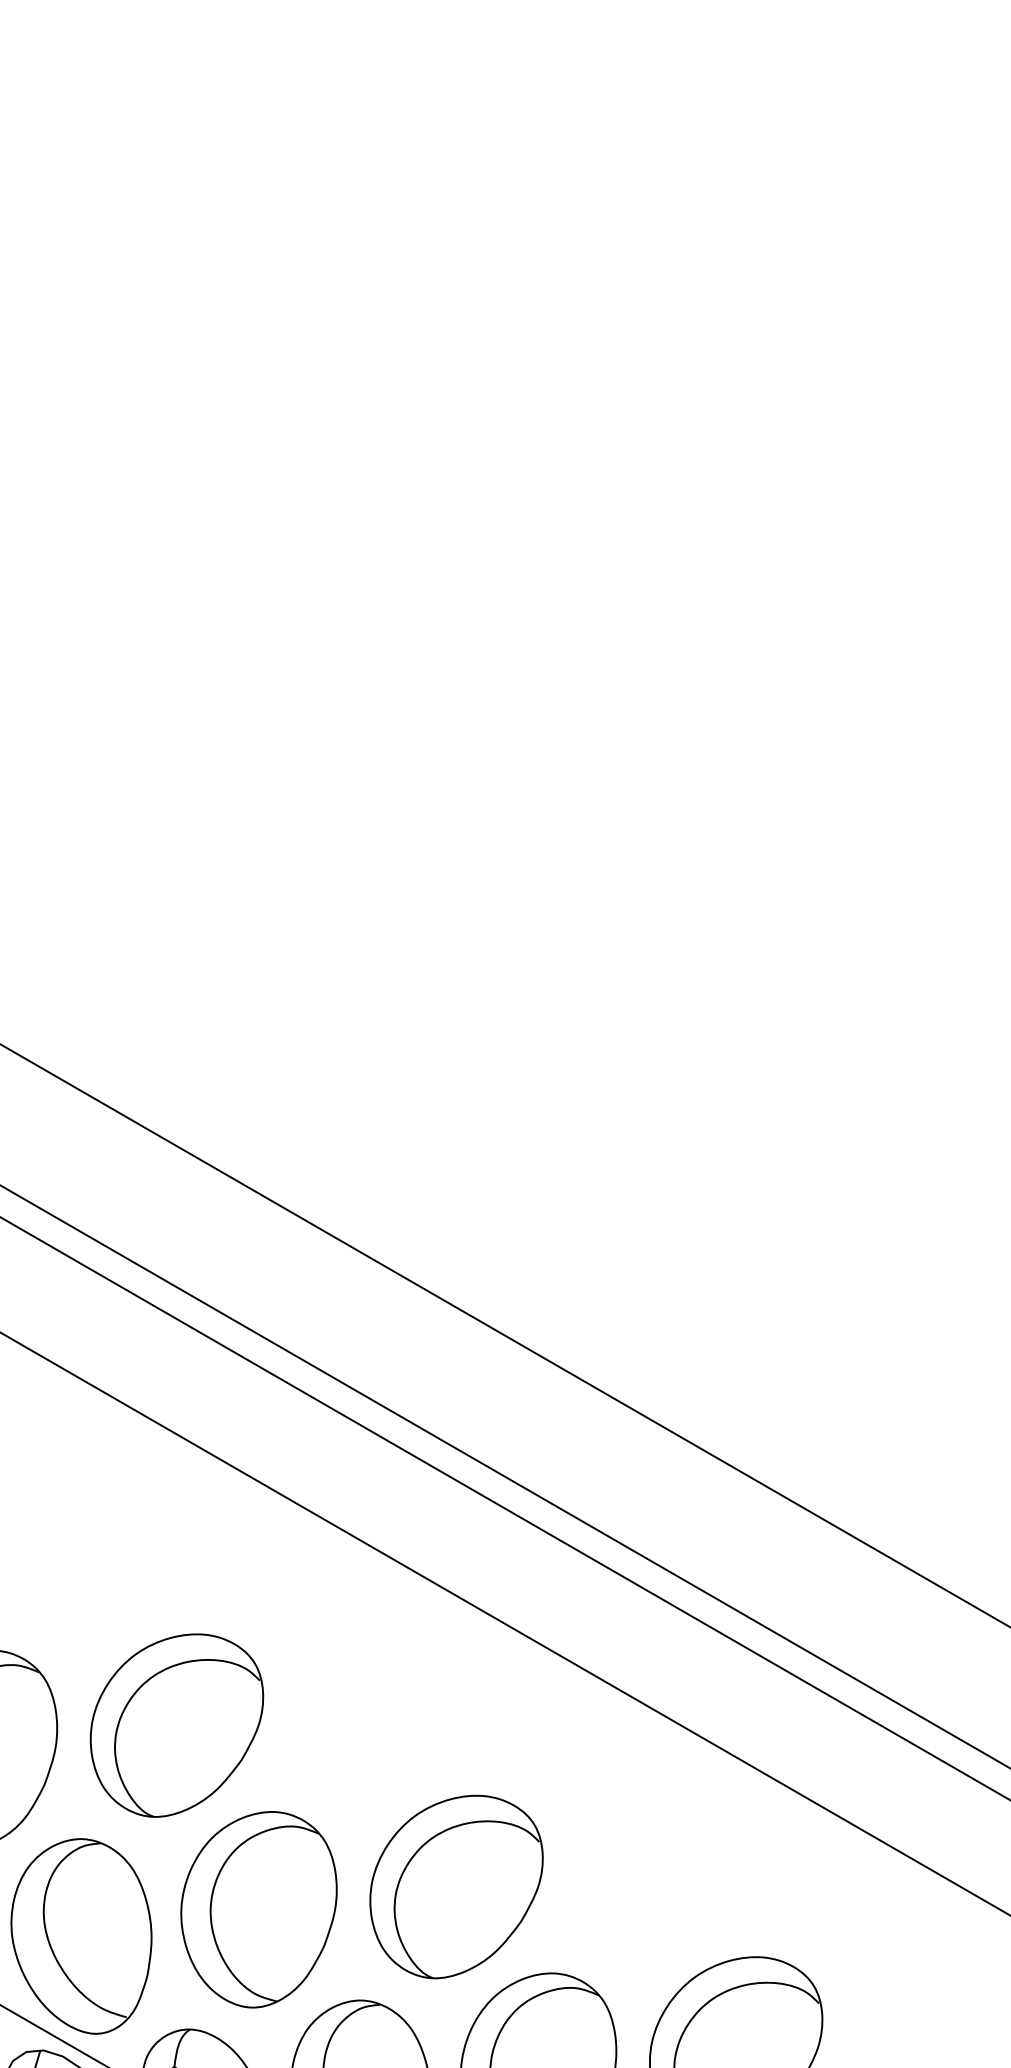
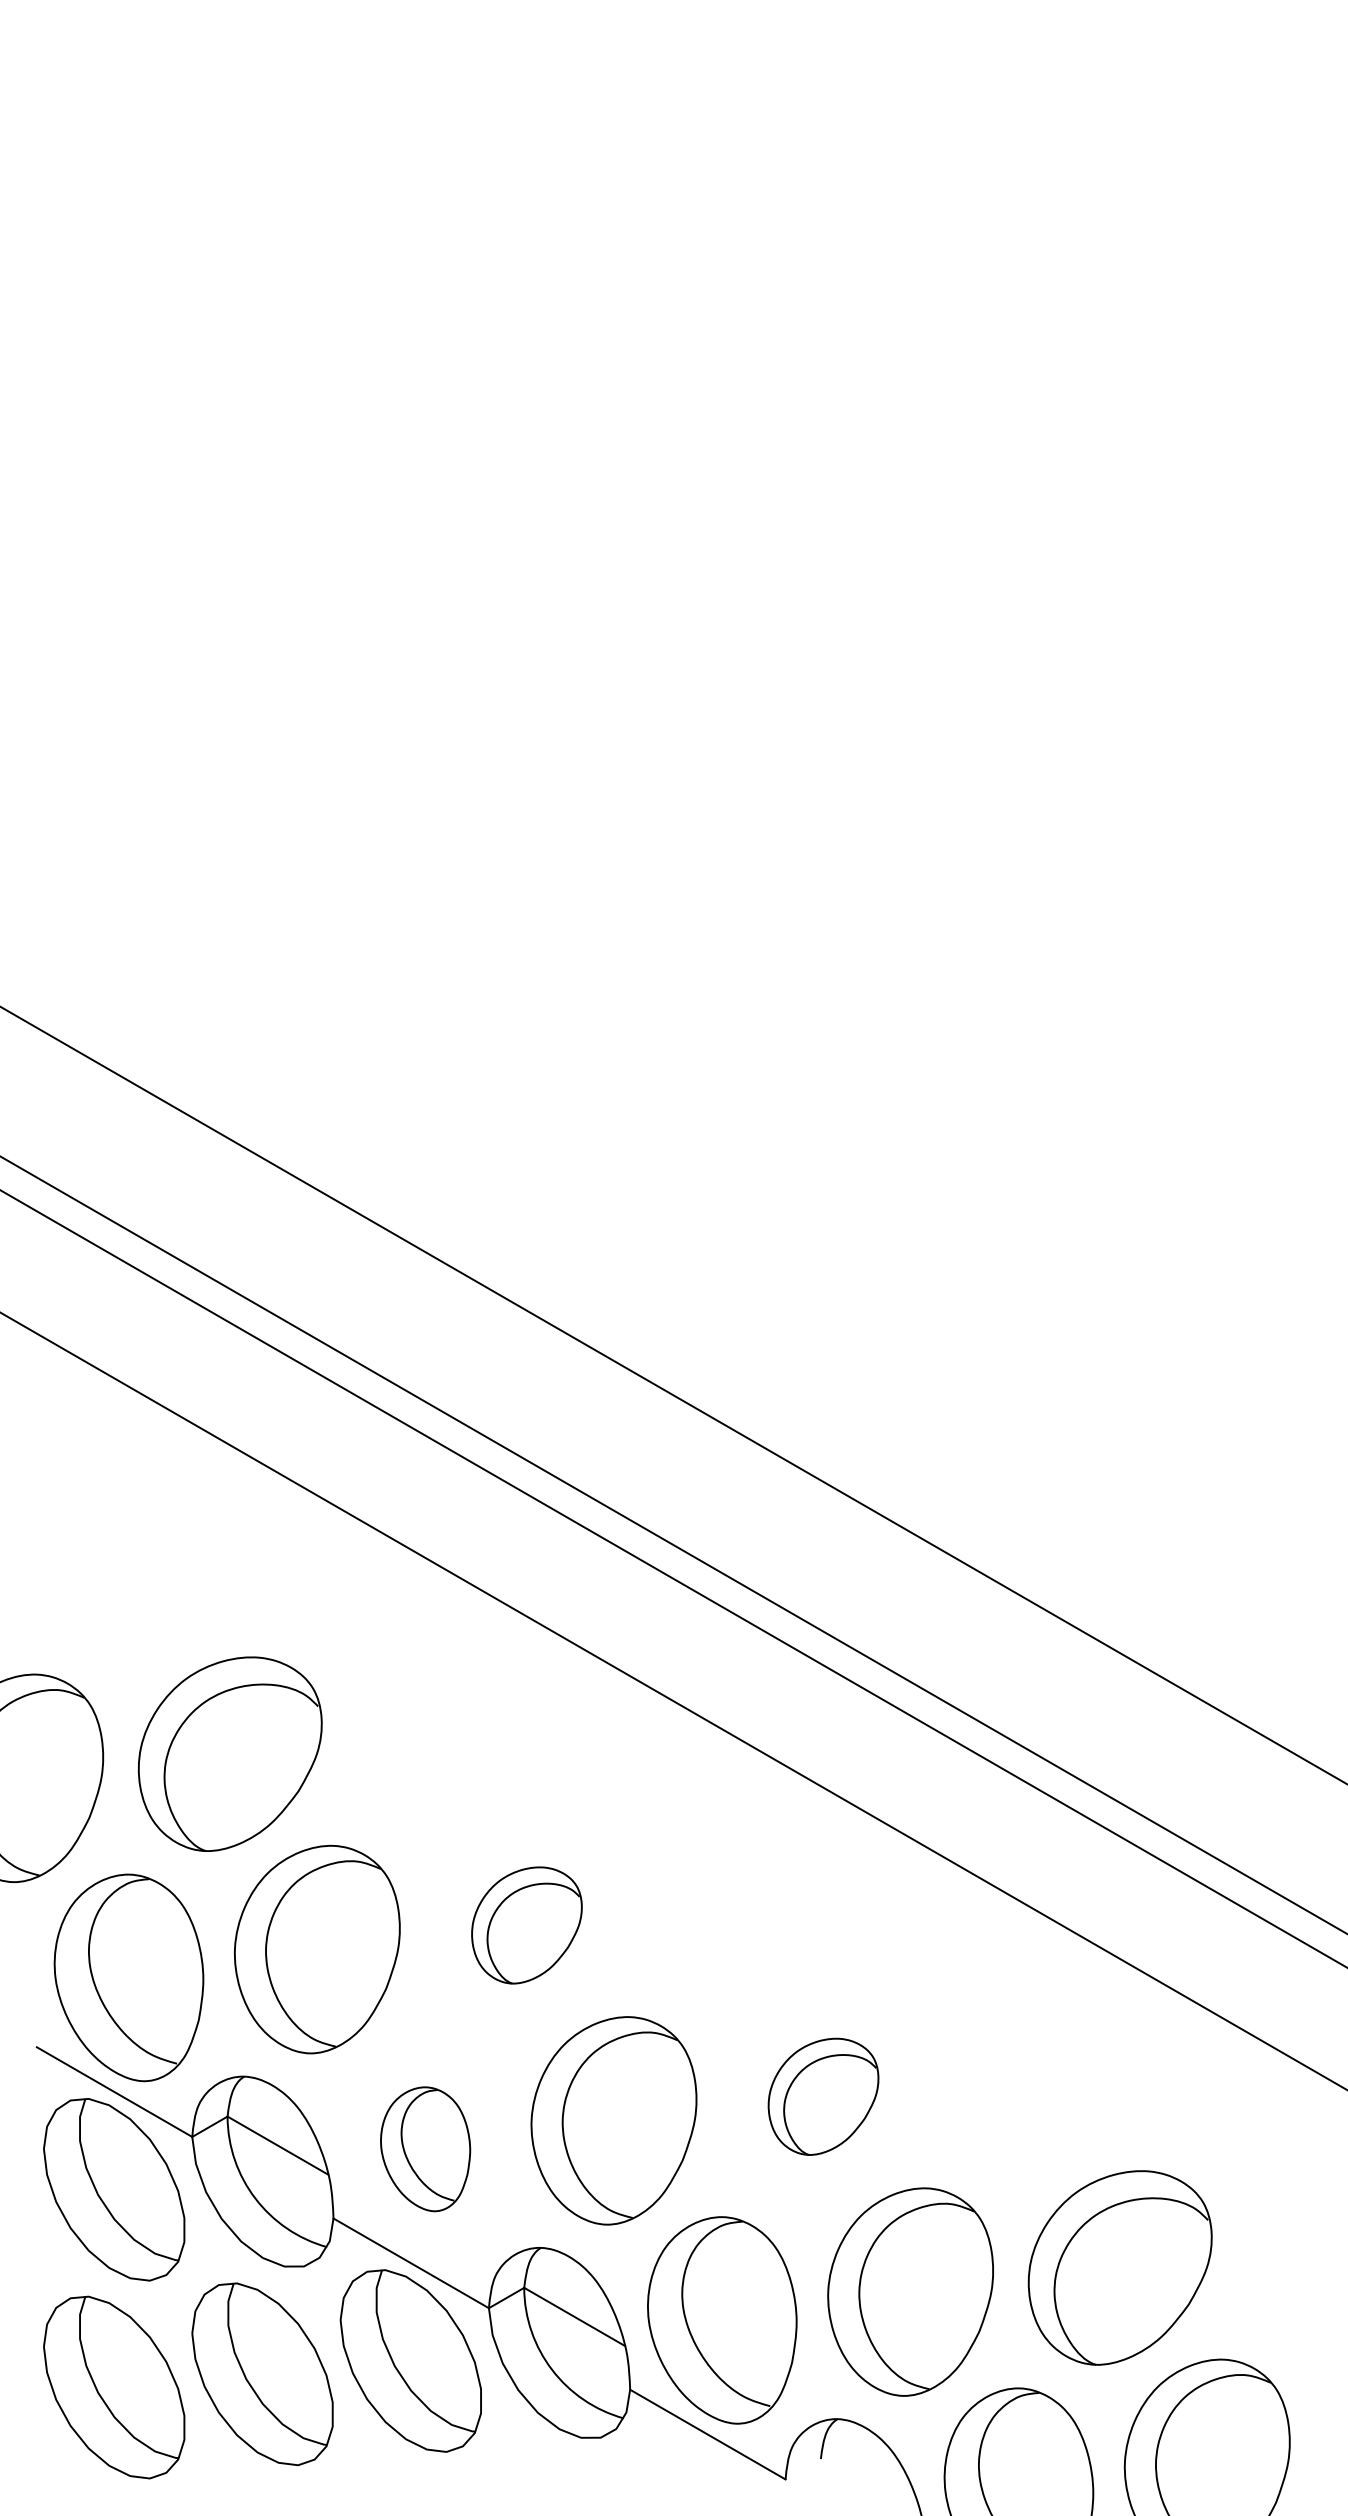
part: (176, 1725) -> (526, 1925), size x0.6
part: (456, 1886) -> (823, 2096), size x0.6
part: (81, 1936) -> (425, 2149), size x0.6

